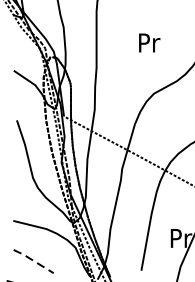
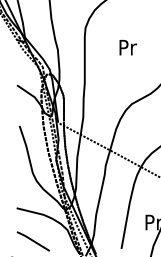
text: (148, 42) -> (127, 47), moved
line: (33, 260) -> (33, 240), dashed -> solid

